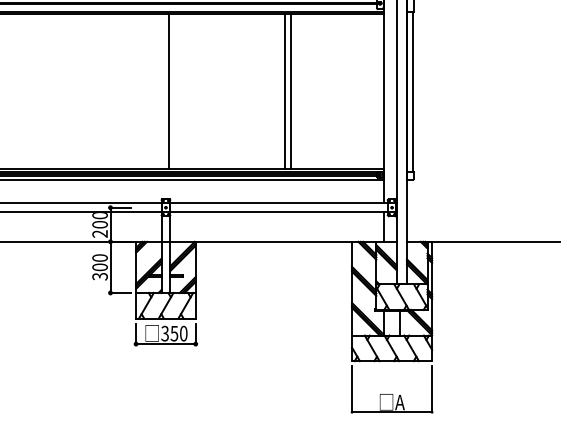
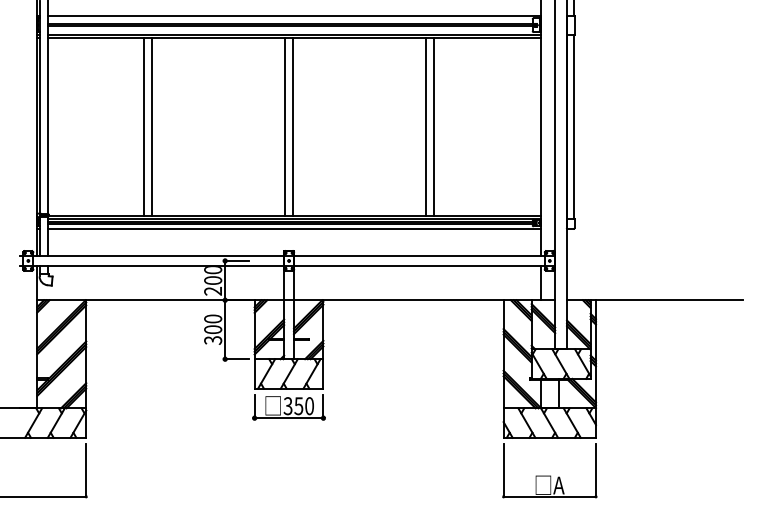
line: (40, 91) -> (144, 126), added
line: (47, 91) -> (152, 126), added
line: (162, 91) -> (285, 126), added

